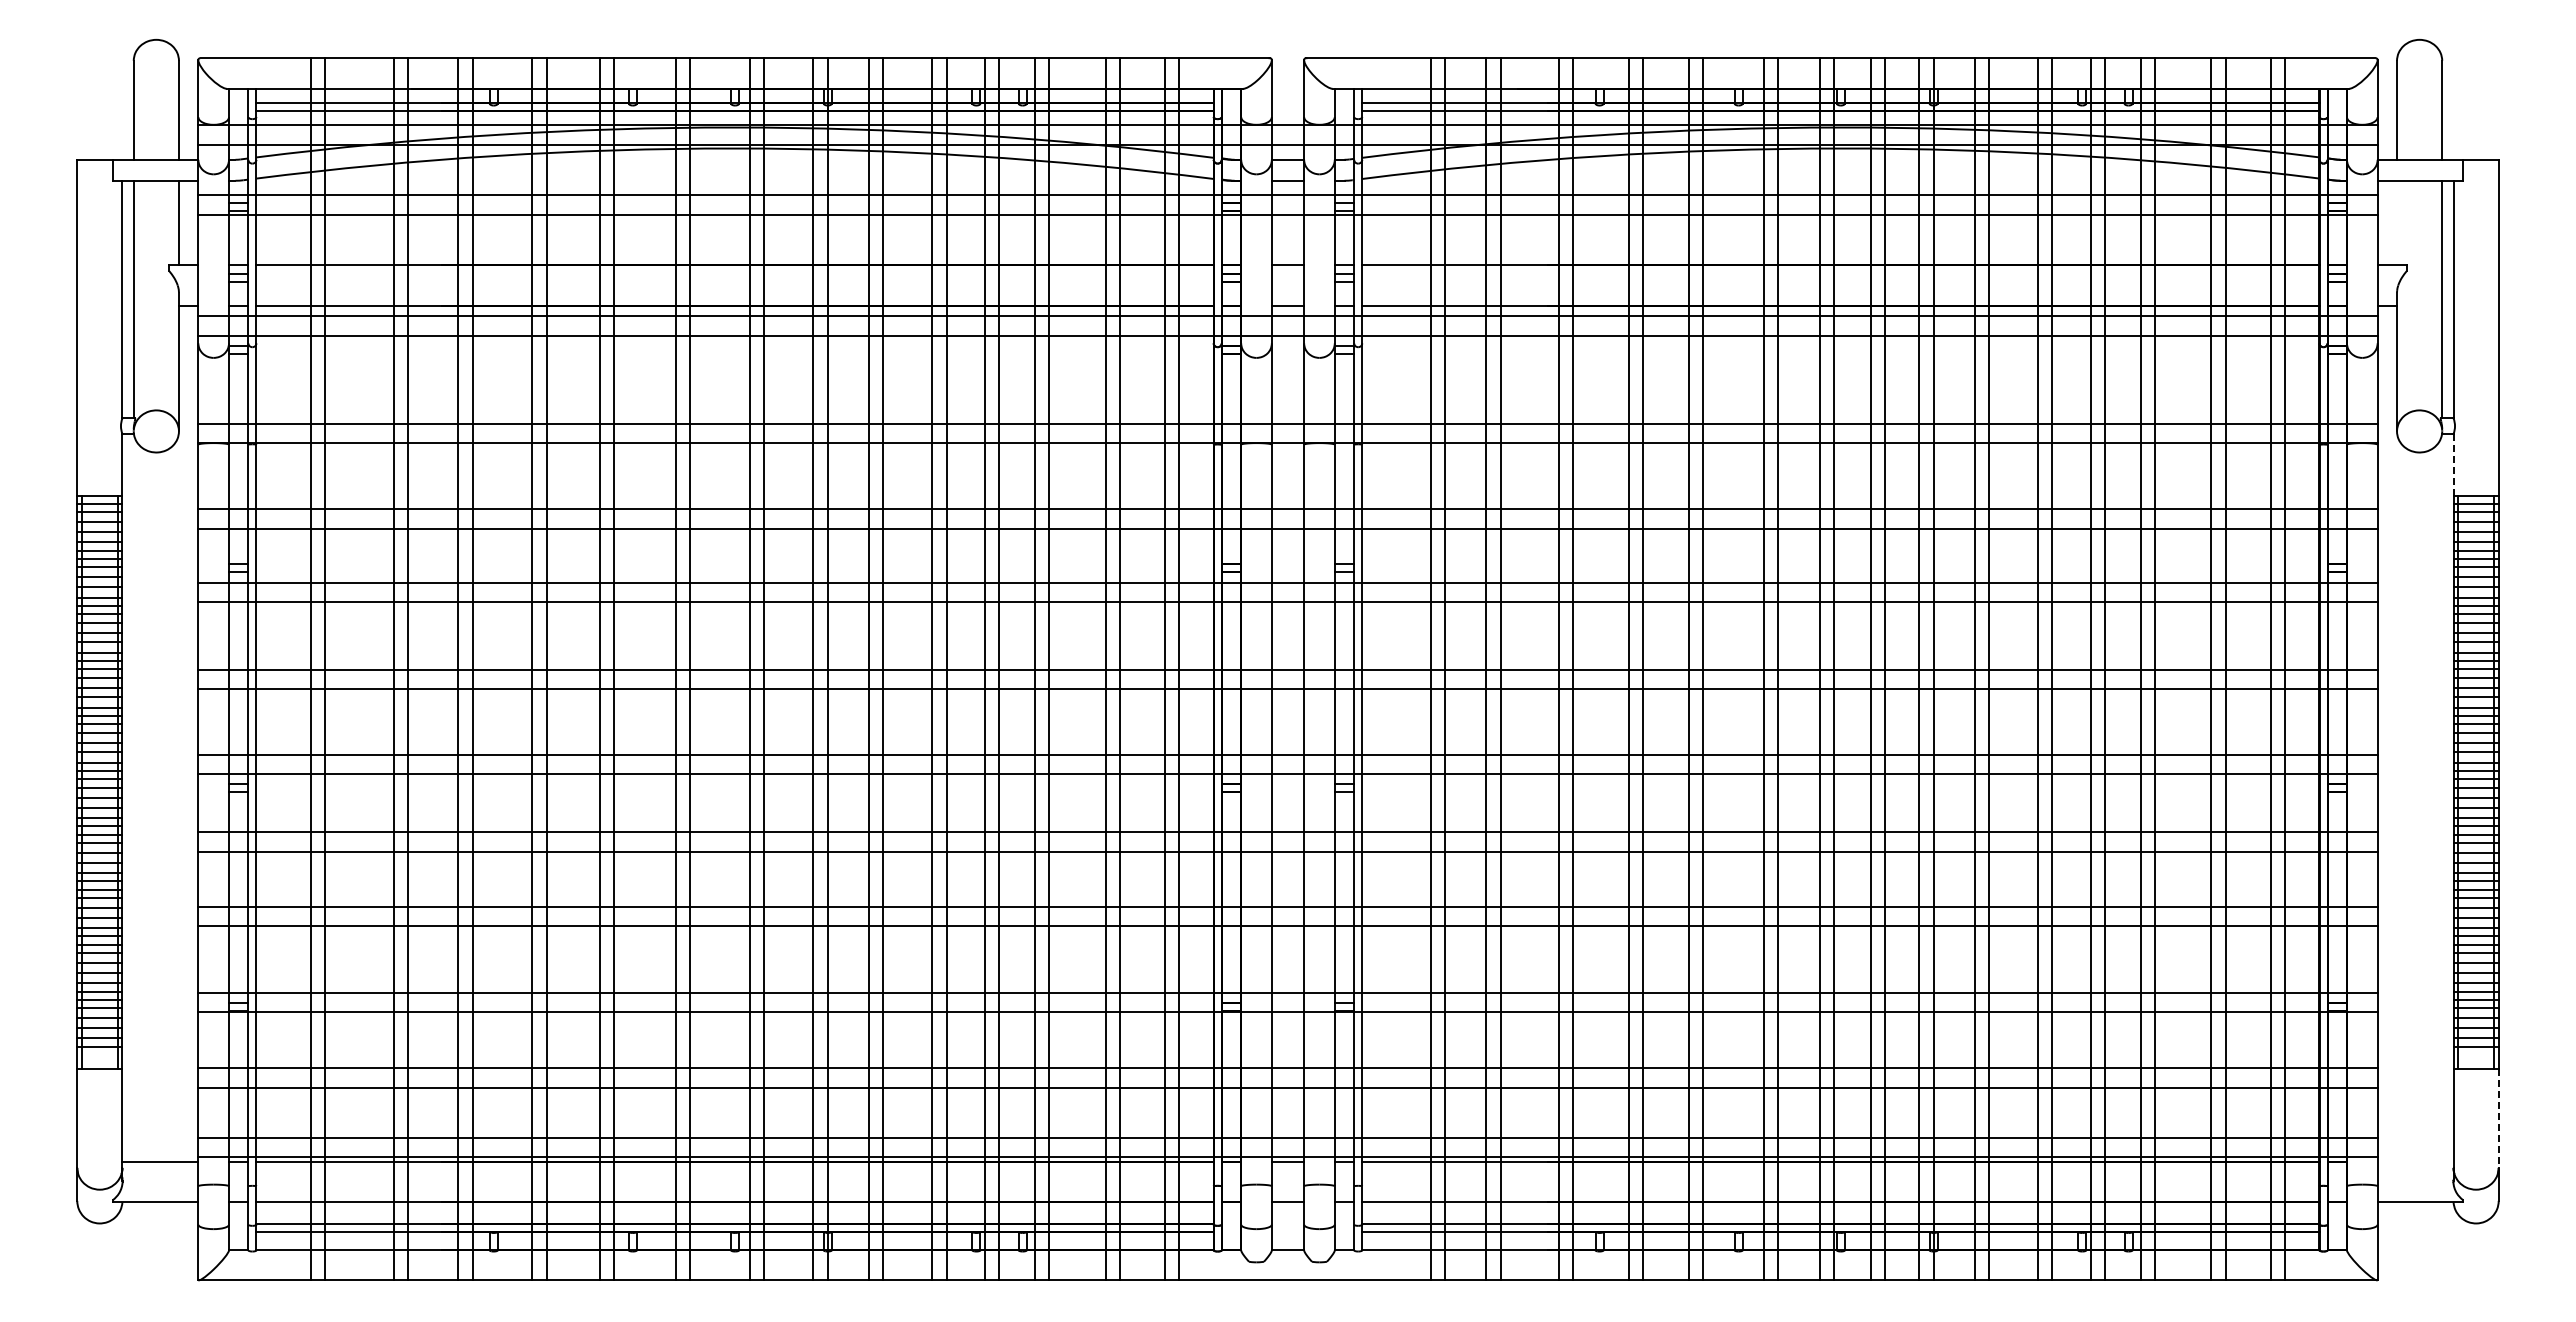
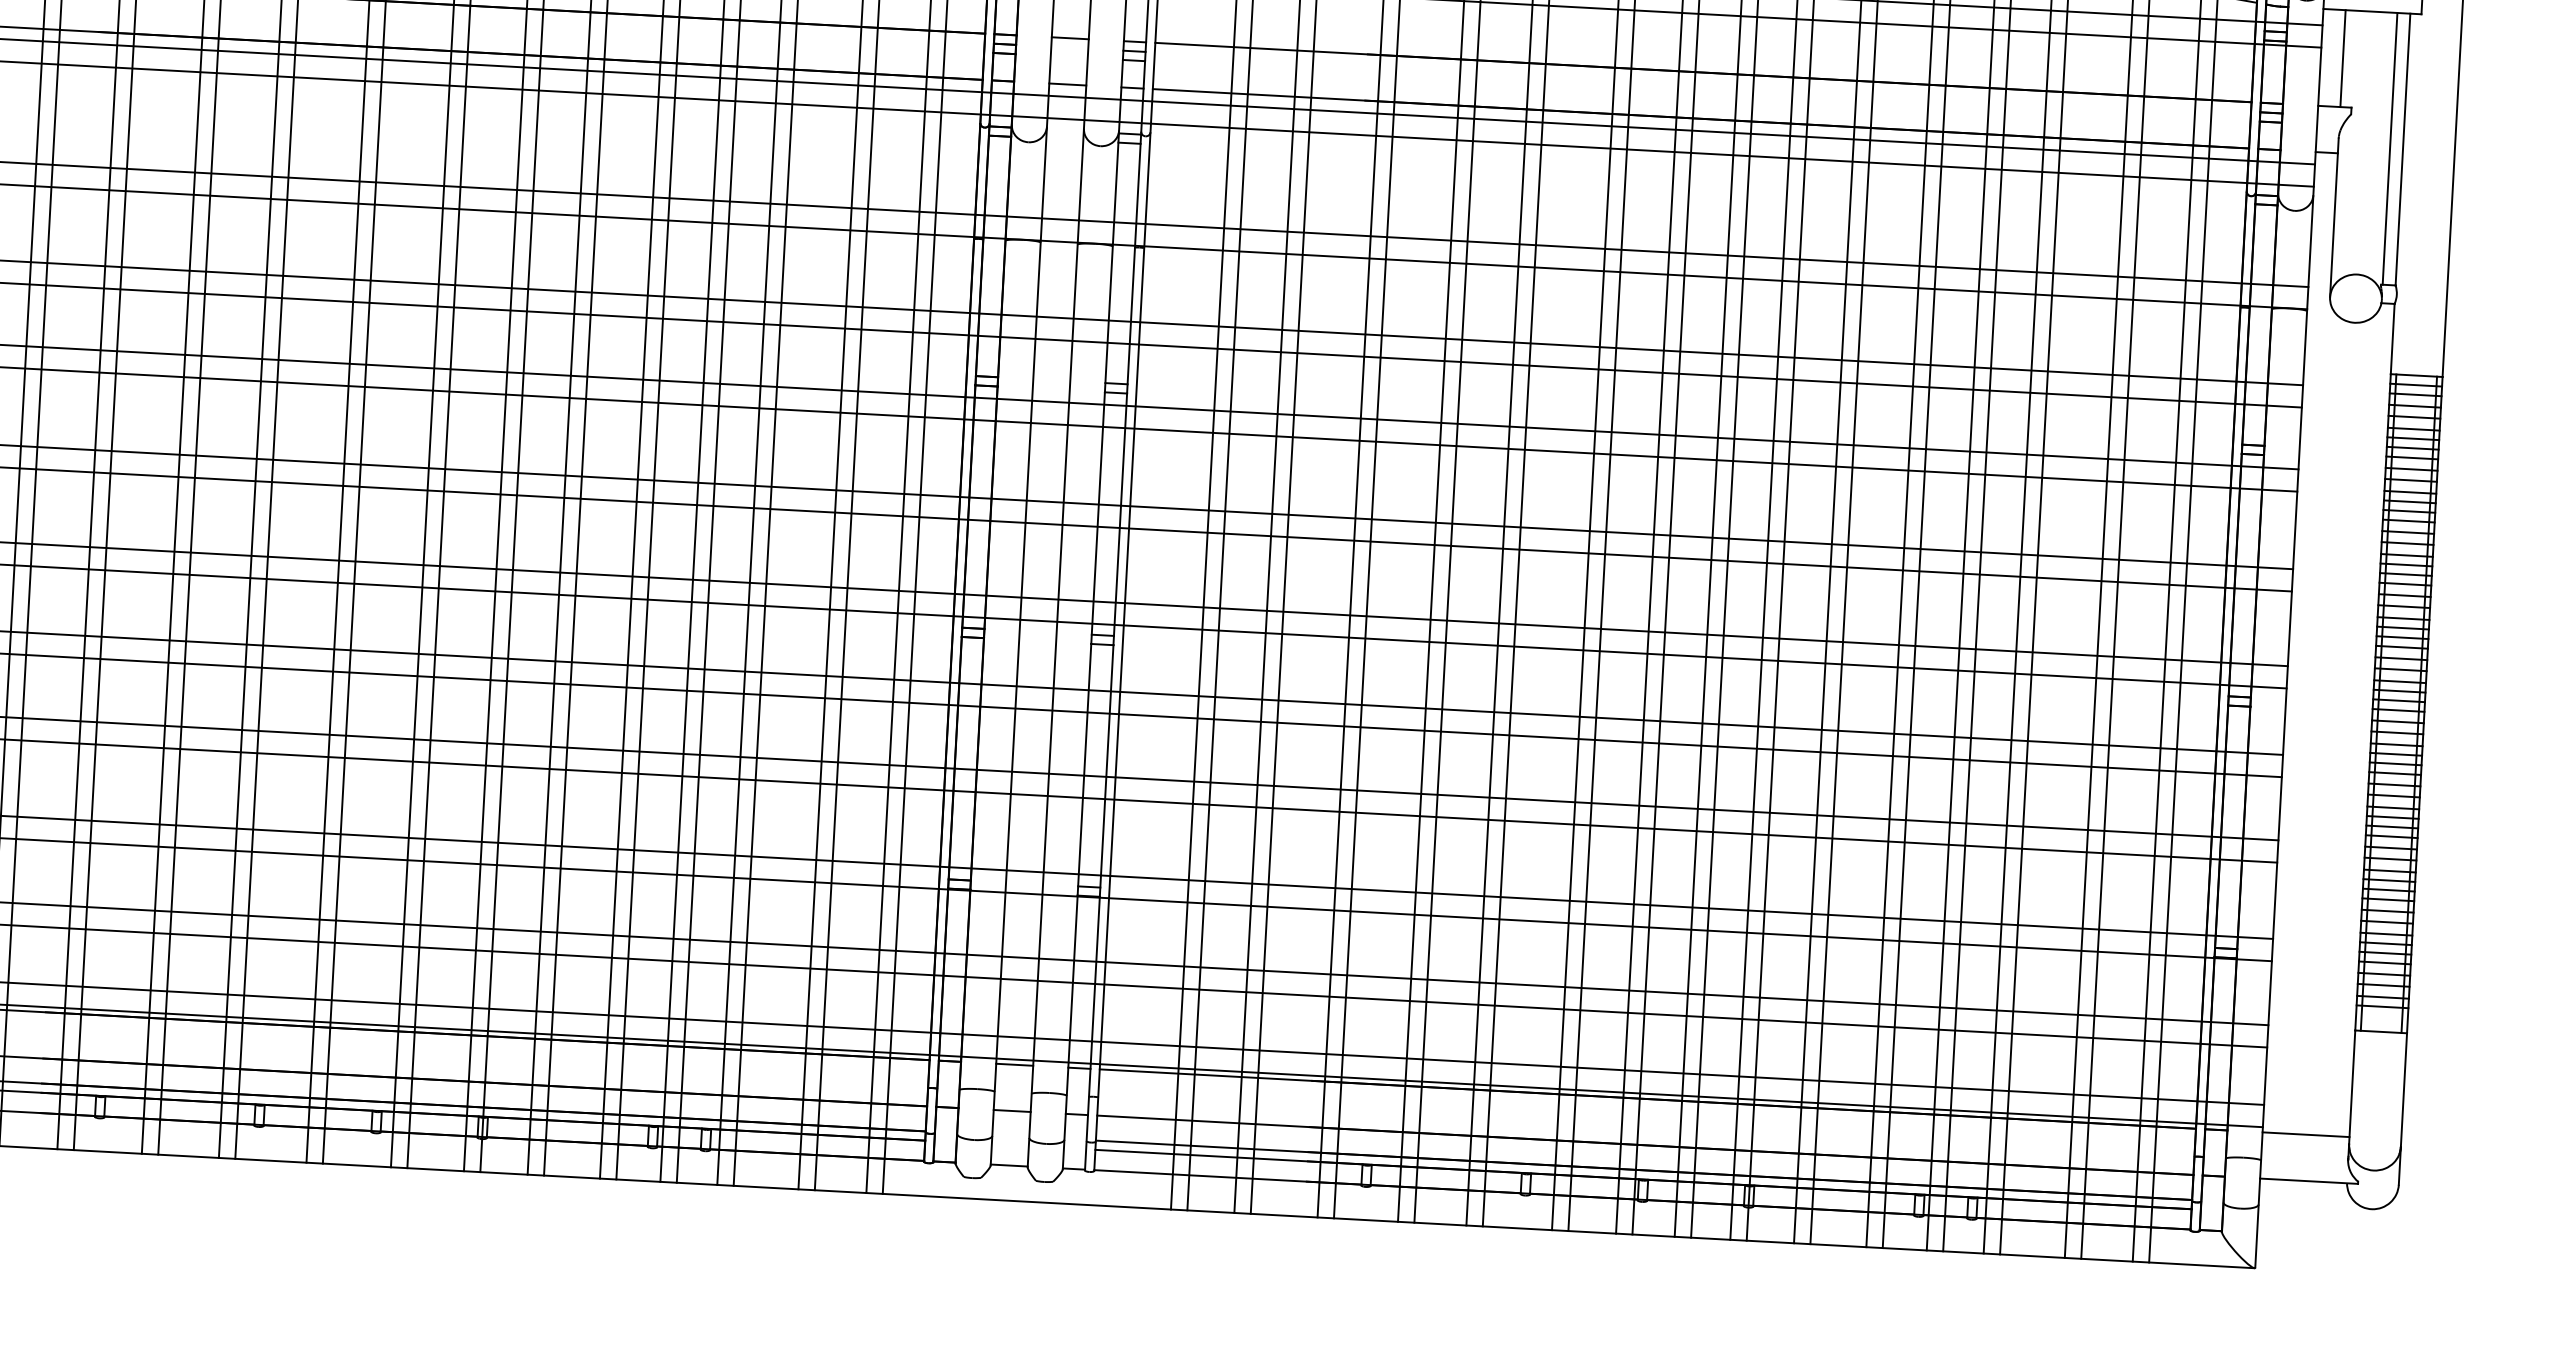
line: (2397, 222) -> (2343, 57), added
line: (2453, 464) -> (2392, 338), dashed -> solid
line: (2498, 1118) -> (2403, 1090), dashed -> solid
line: (2415, 1161) -> (2305, 1134), added

